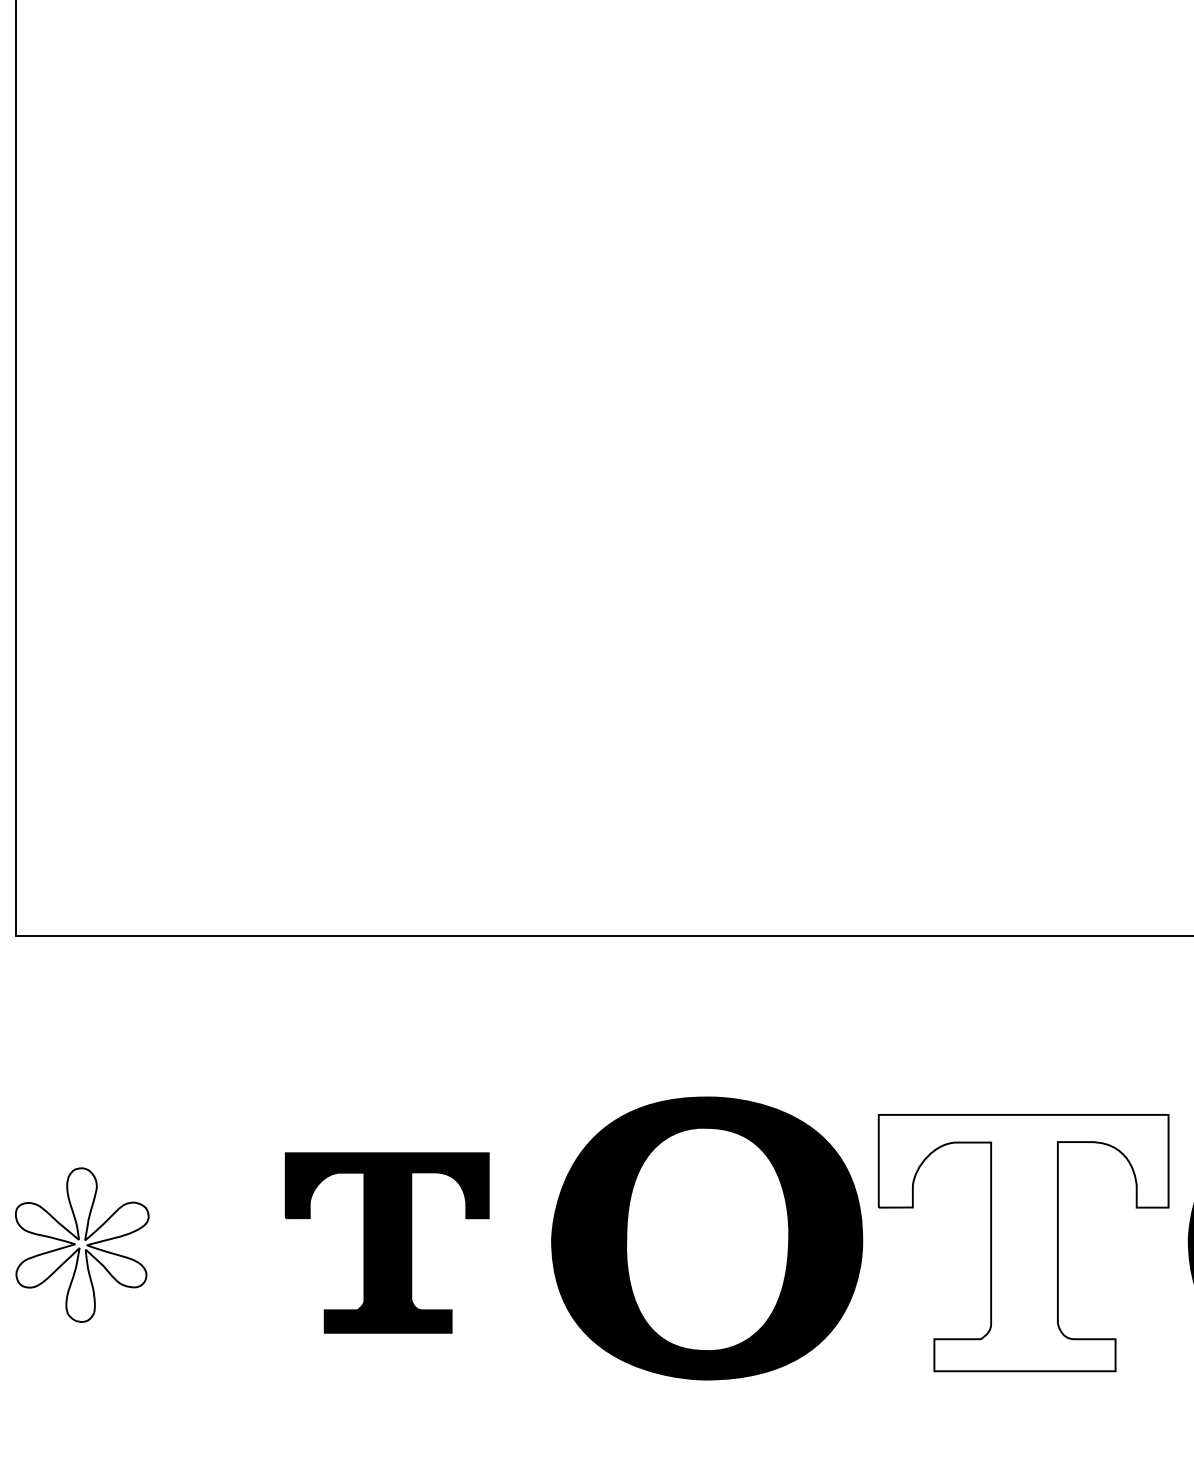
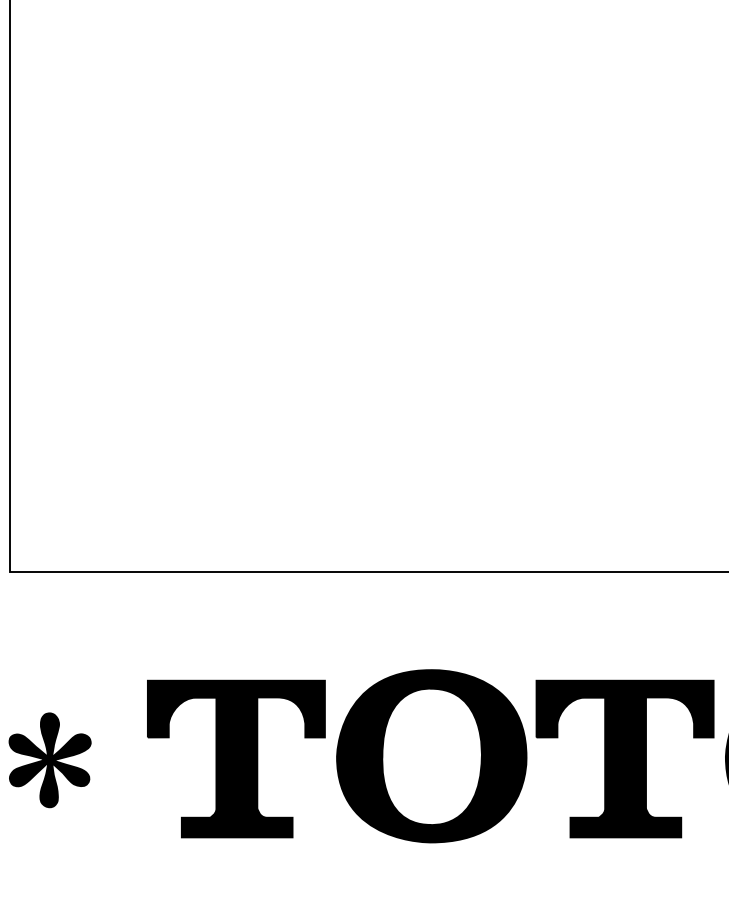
part: (387, 1242) -> (236, 758), size x1.43
fill: (1022, 1242) -> (624, 758), added
fill: (81, 1245) -> (49, 760), added

